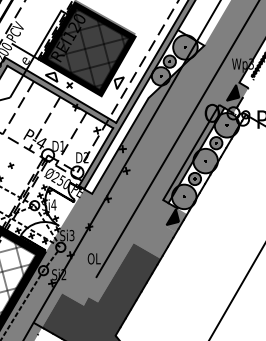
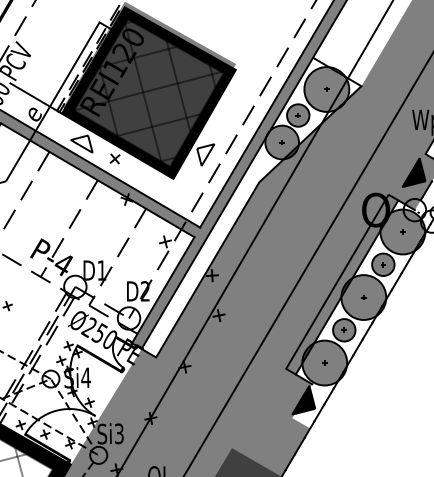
fill: (176, 220) -> (310, 406), removed

